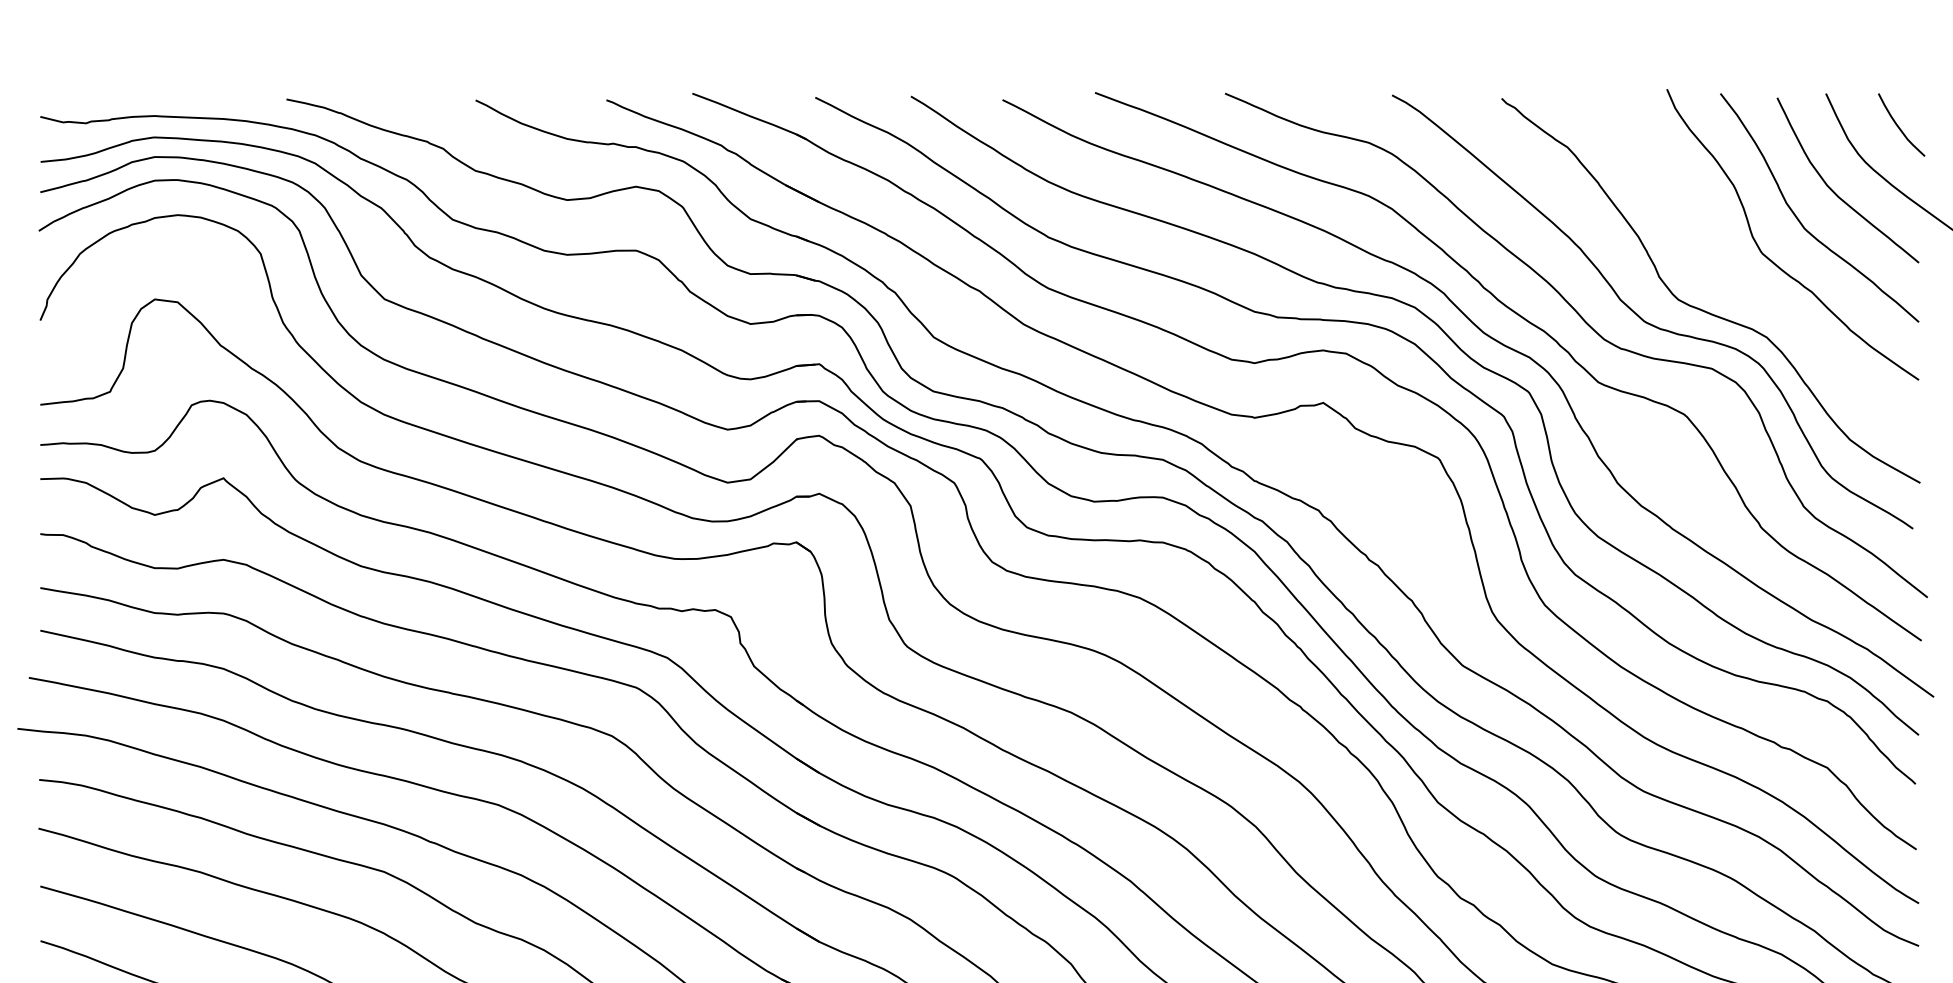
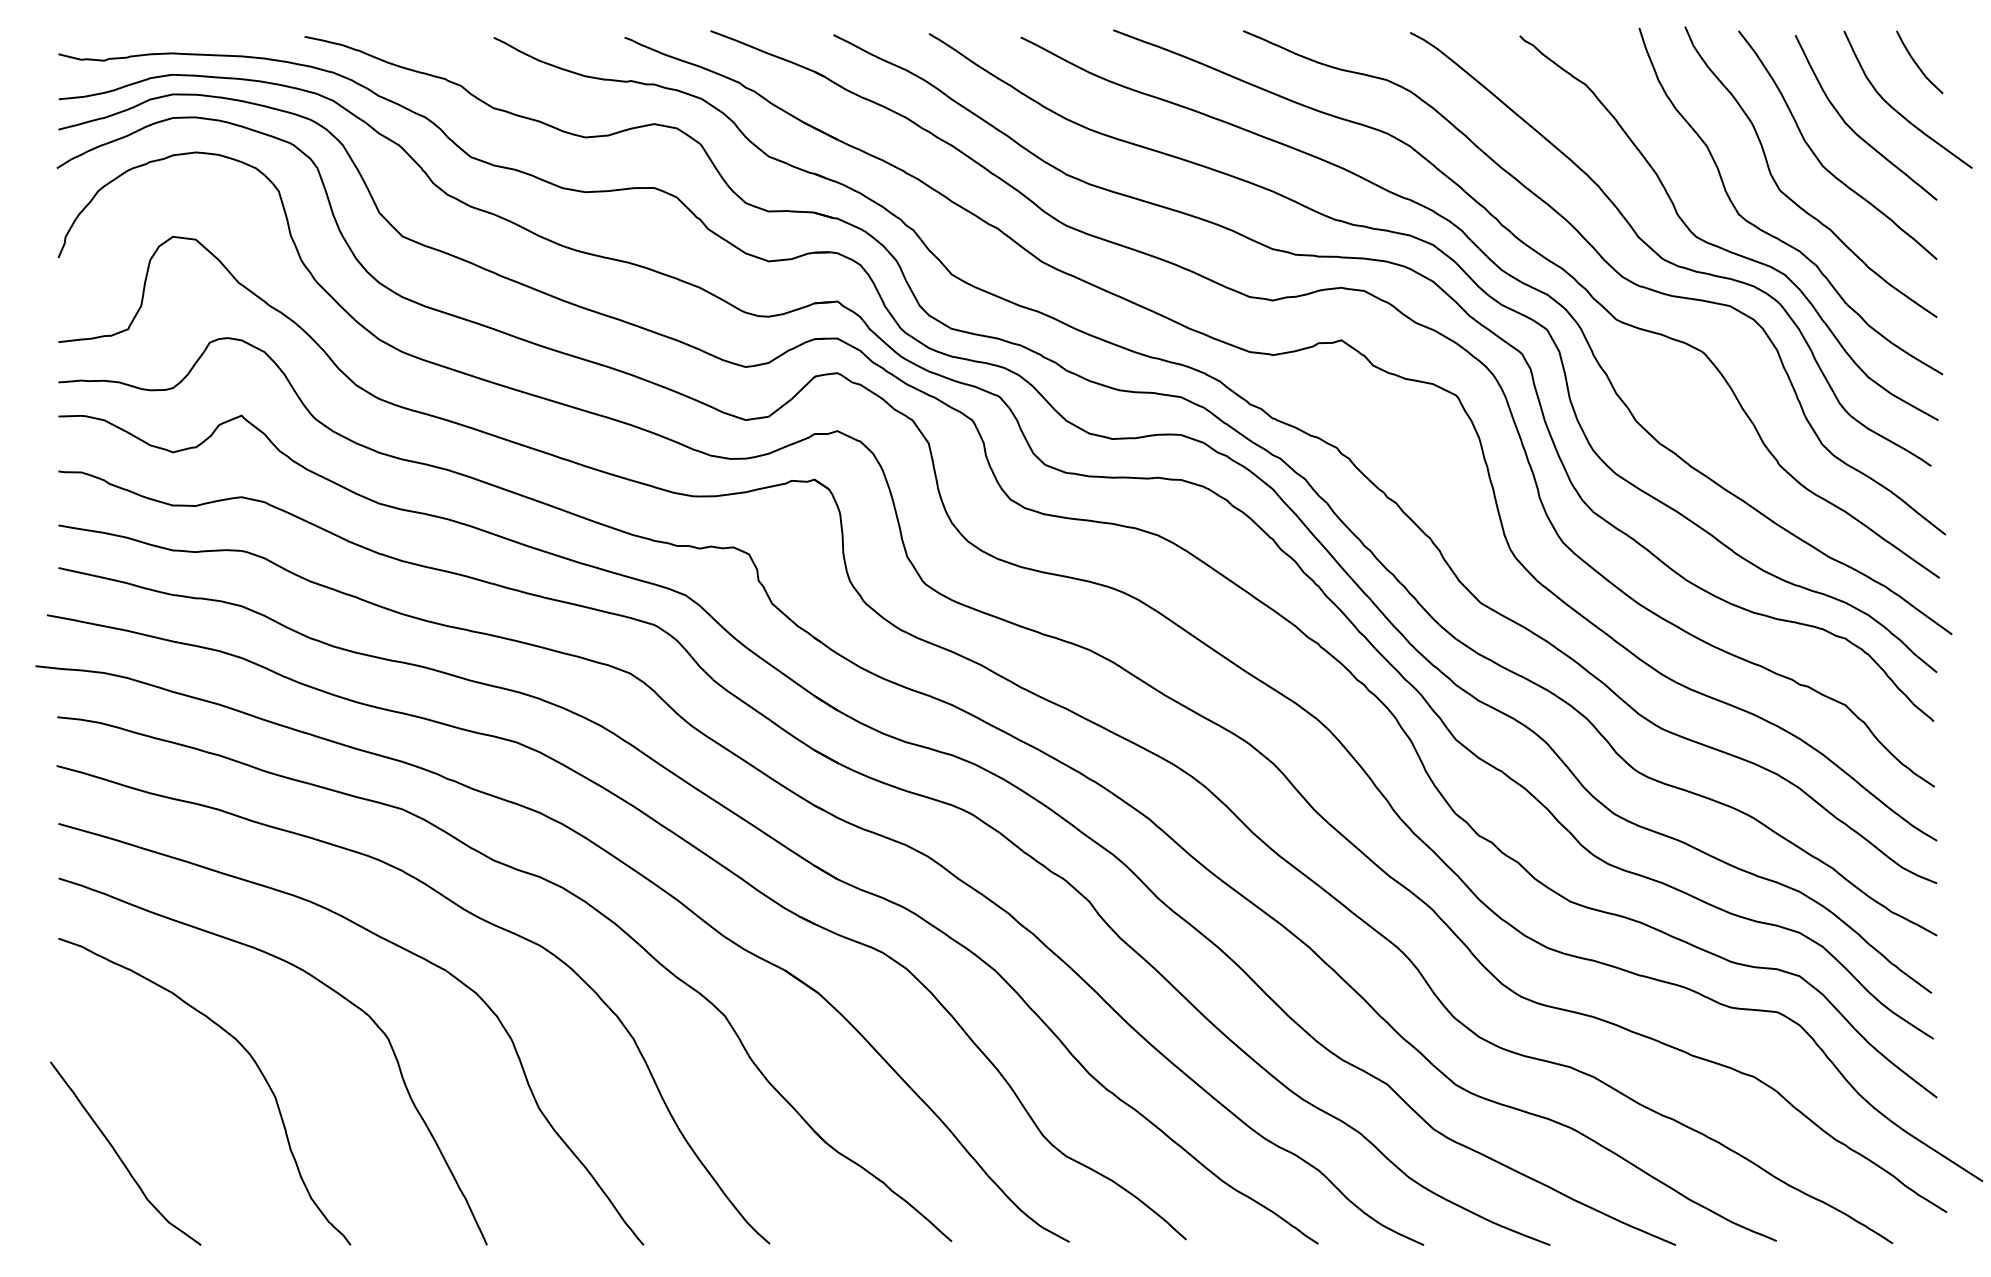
curve: (1755, 298) -> (1773, 235), added

